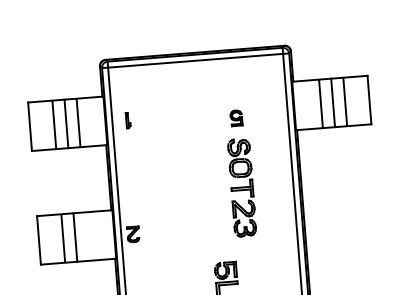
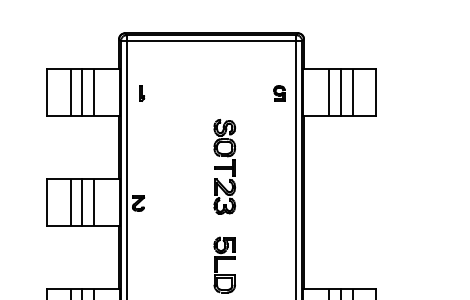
part: (236, 118) -> (279, 93), moved
part: (241, 187) -> (224, 166), moved
line: (87, 235) -> (94, 201), added

